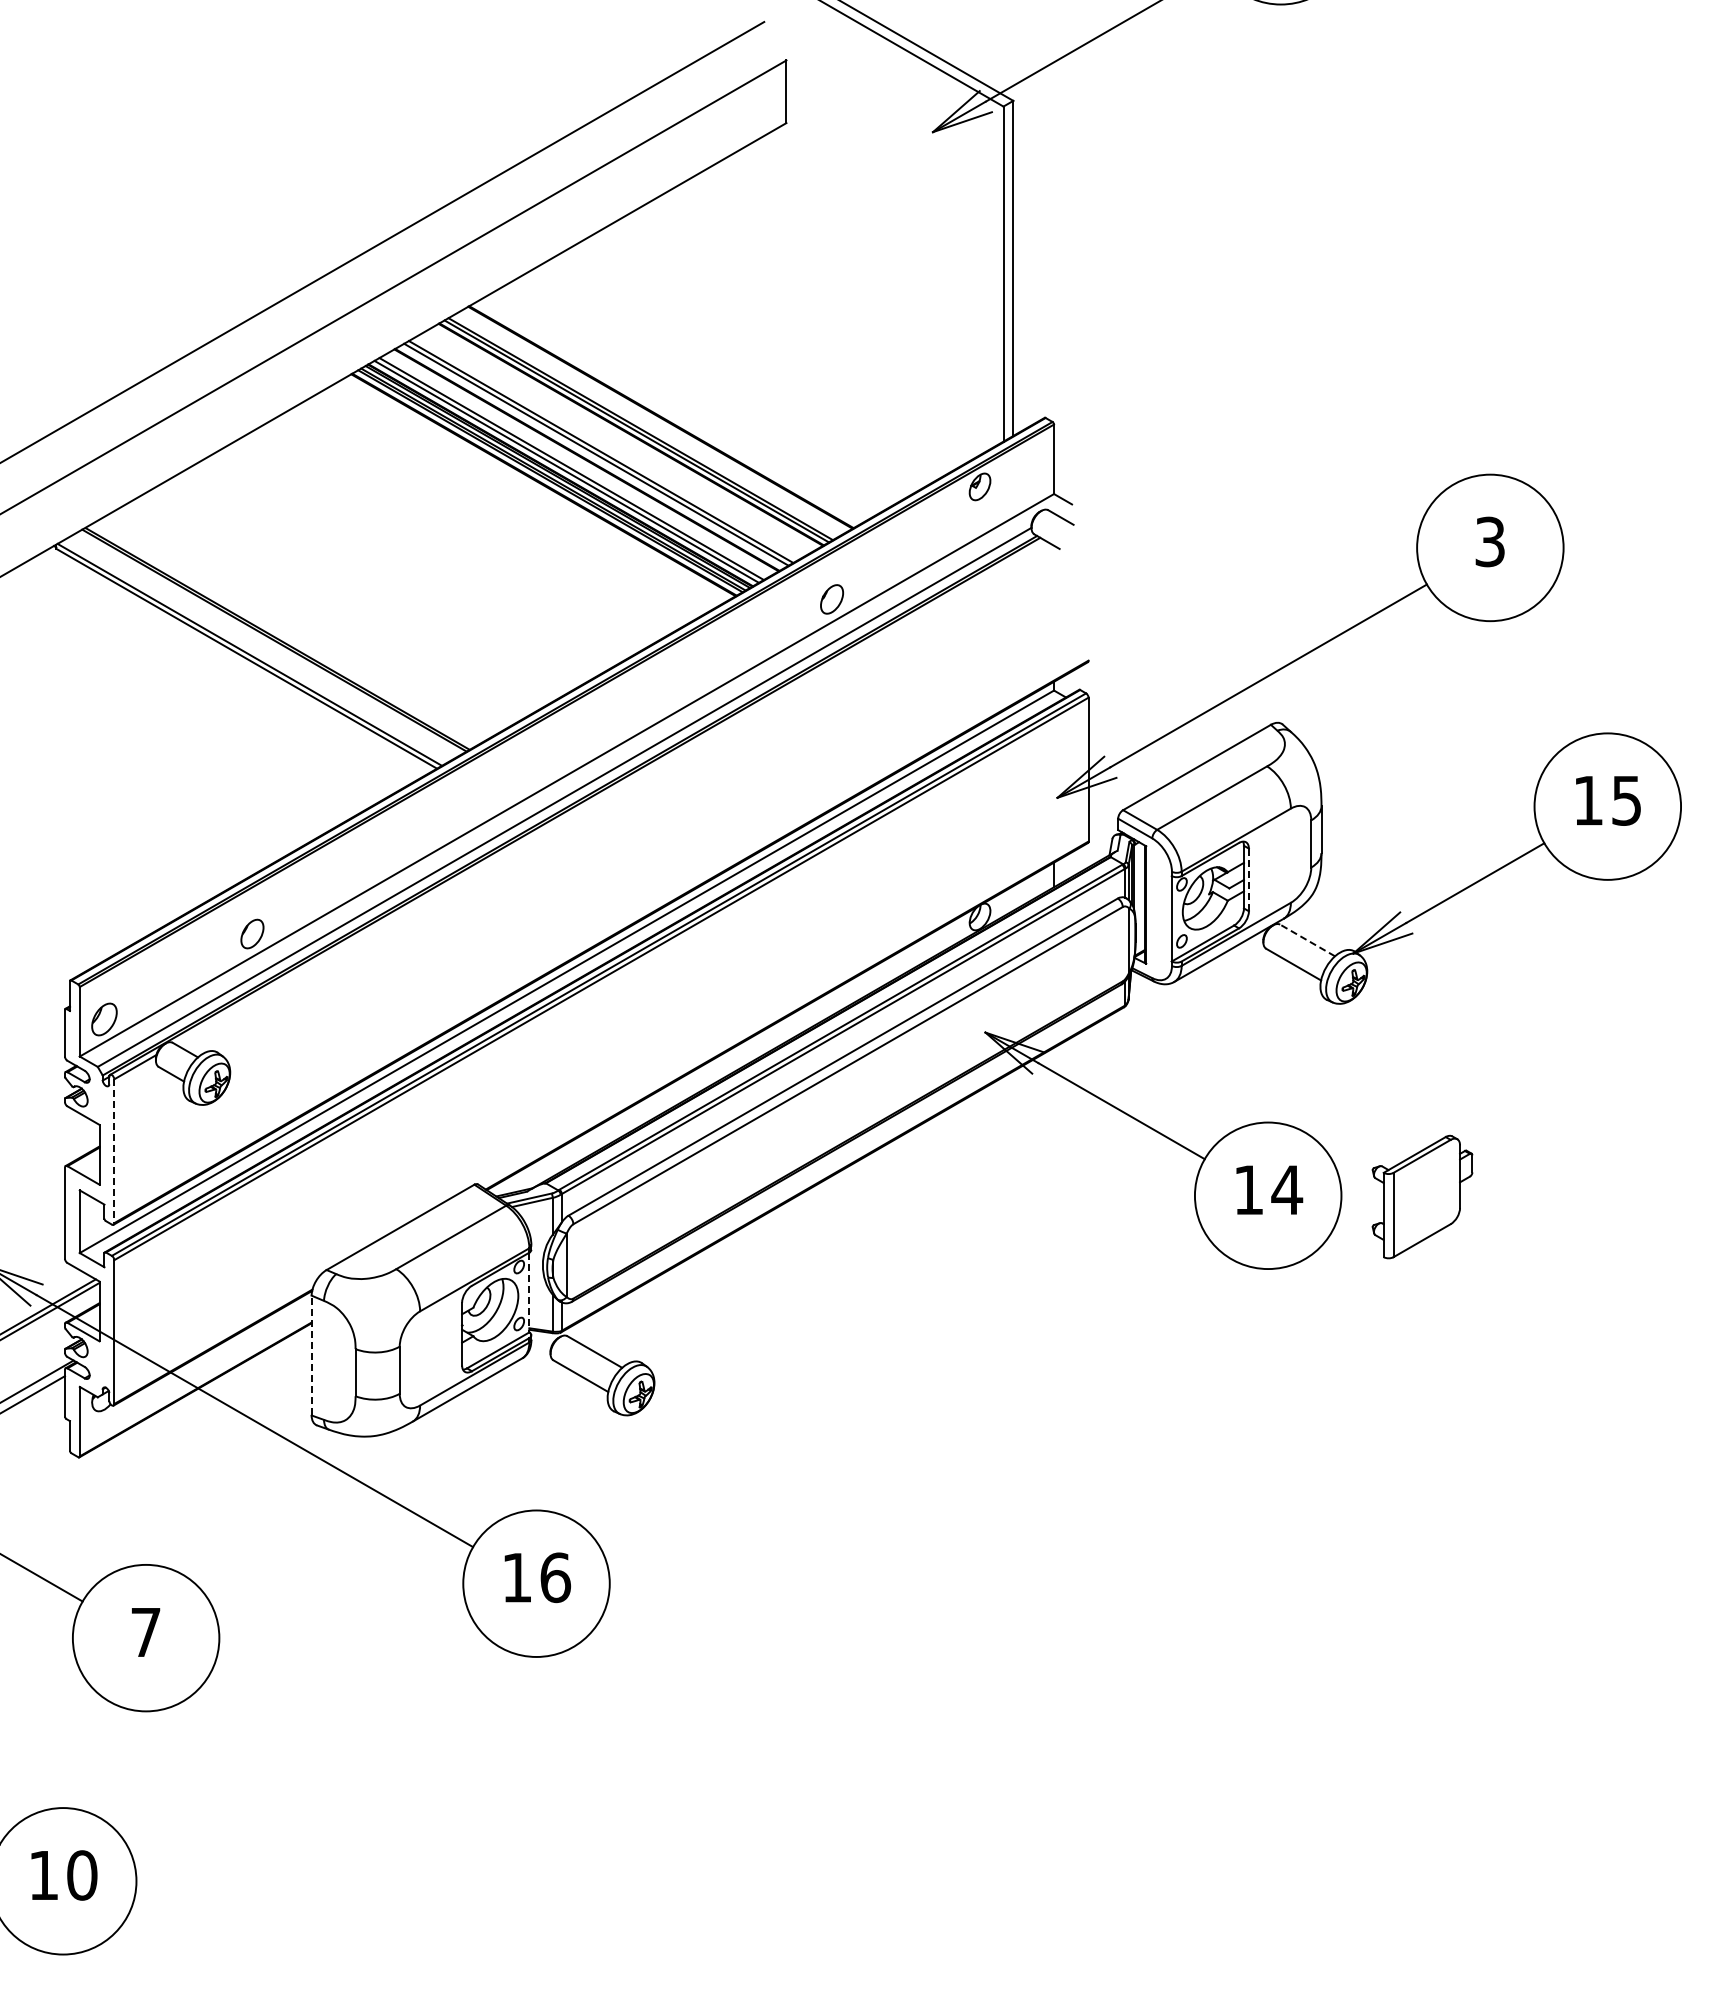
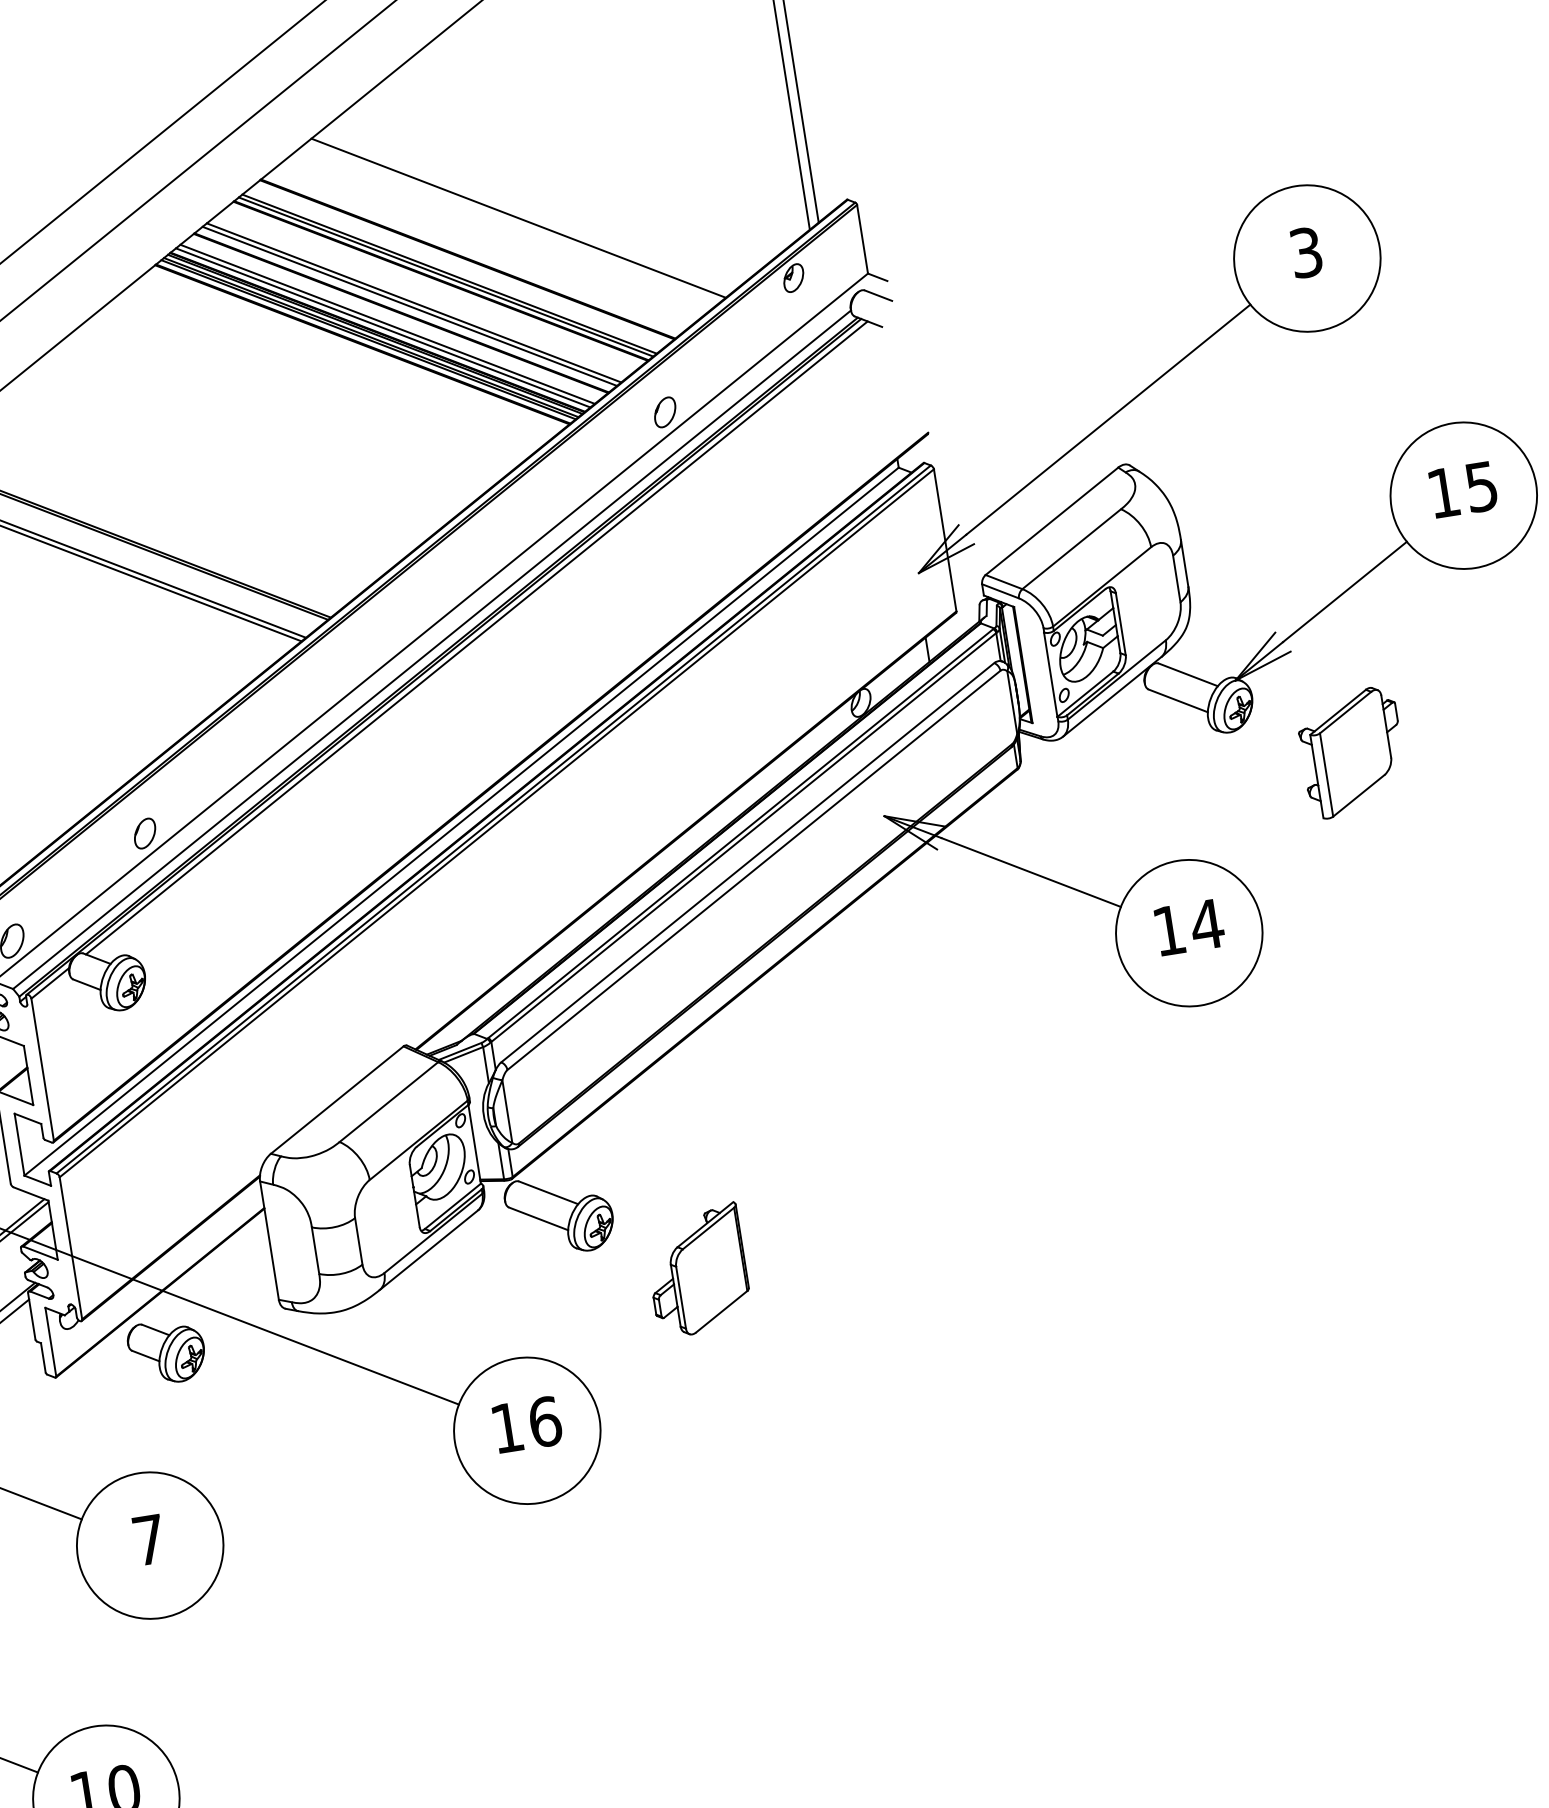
line: (717, 384) -> (518, 218), added
line: (610, 792) -> (476, 637), added
line: (1248, 880) -> (1120, 624), dashed -> solid
line: (1307, 940) -> (1188, 674), dashed -> solid
line: (114, 1151) -> (42, 1069), dashed -> solid
part: (1422, 1196) -> (1352, 752), moved
line: (529, 1292) -> (474, 1144), dashed -> solid
line: (311, 1355) -> (269, 1240), dashed -> solid
part: (193, 1449) -> (167, 1351), added
part: (729, 1452) -> (697, 1271), added

